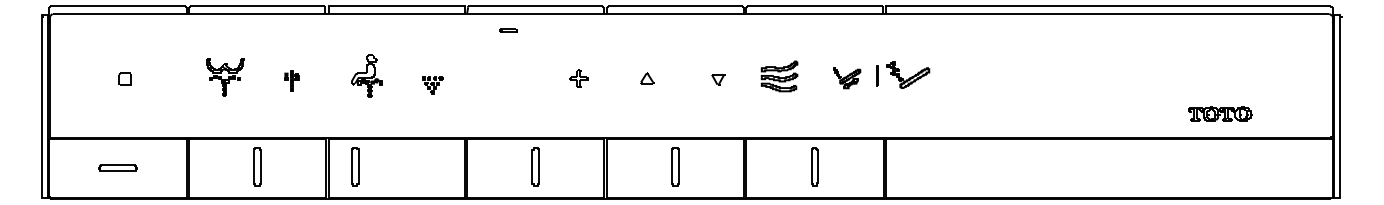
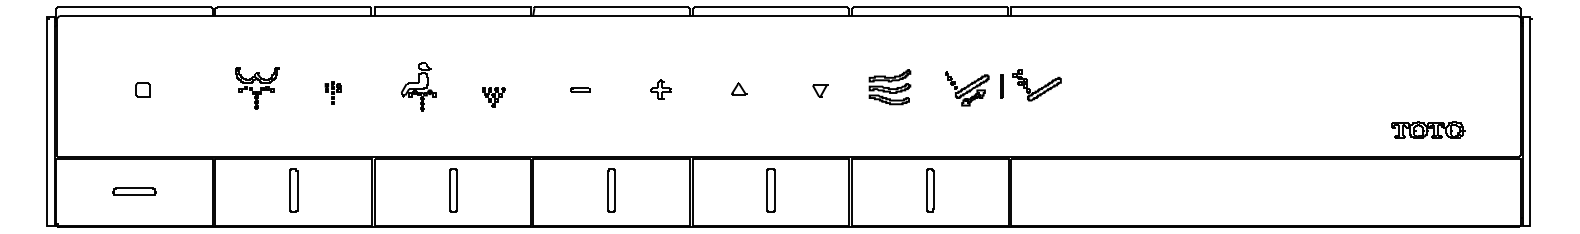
part: (508, 30) -> (580, 89), moved
part: (846, 78) -> (966, 89), size x1.43
part: (1220, 113) -> (1428, 129), moved
part: (355, 166) -> (453, 190), moved

